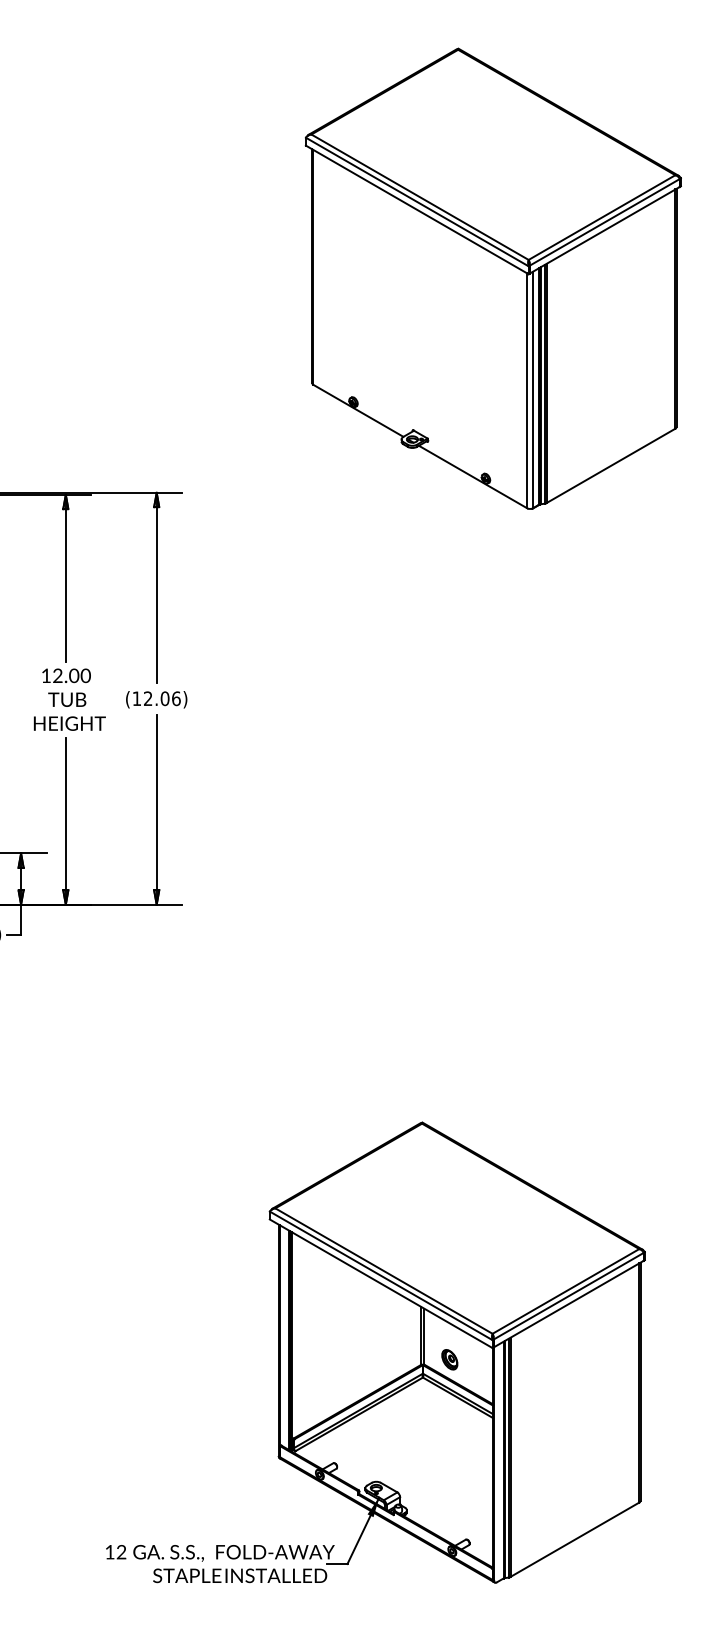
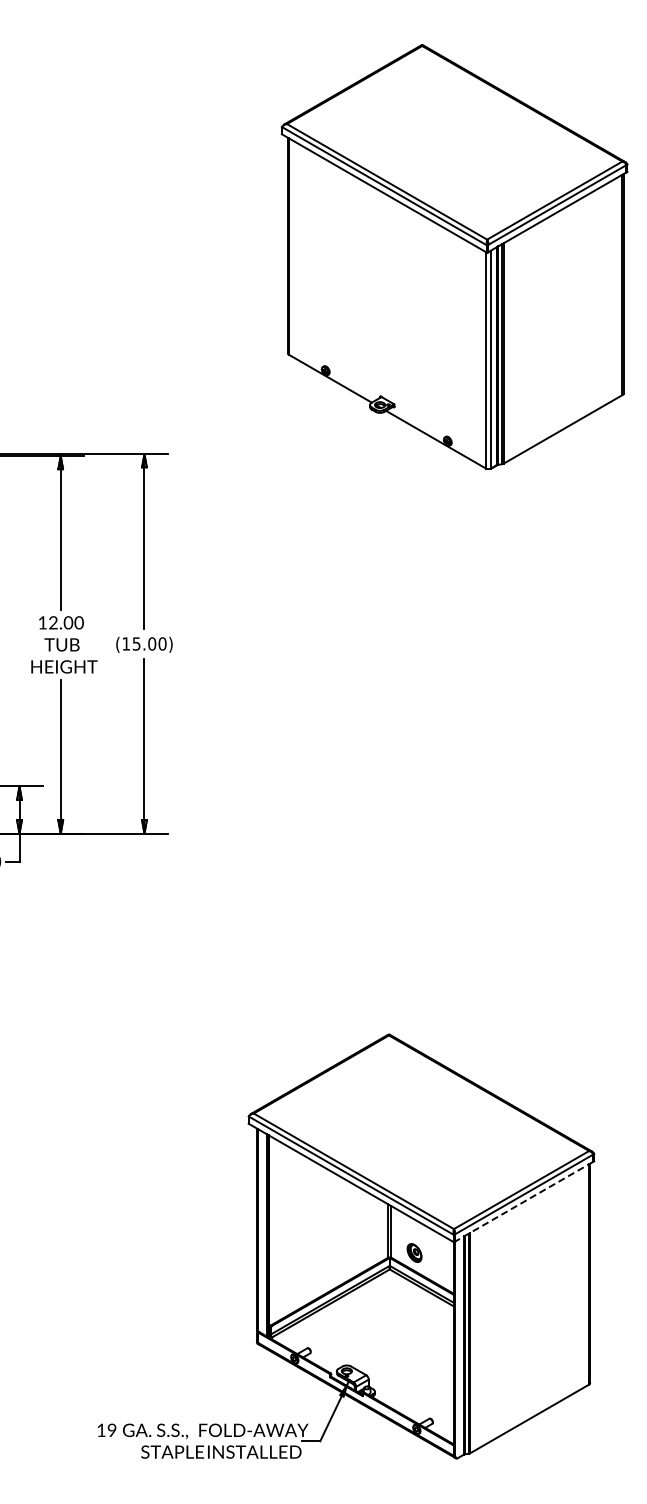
text: (162, 698) -> (149, 643), (12.06) -> (15.00)
line: (569, 1303) -> (524, 1201), solid -> dashed
text: (120, 1552) -> (111, 1430), 12 -> 19

